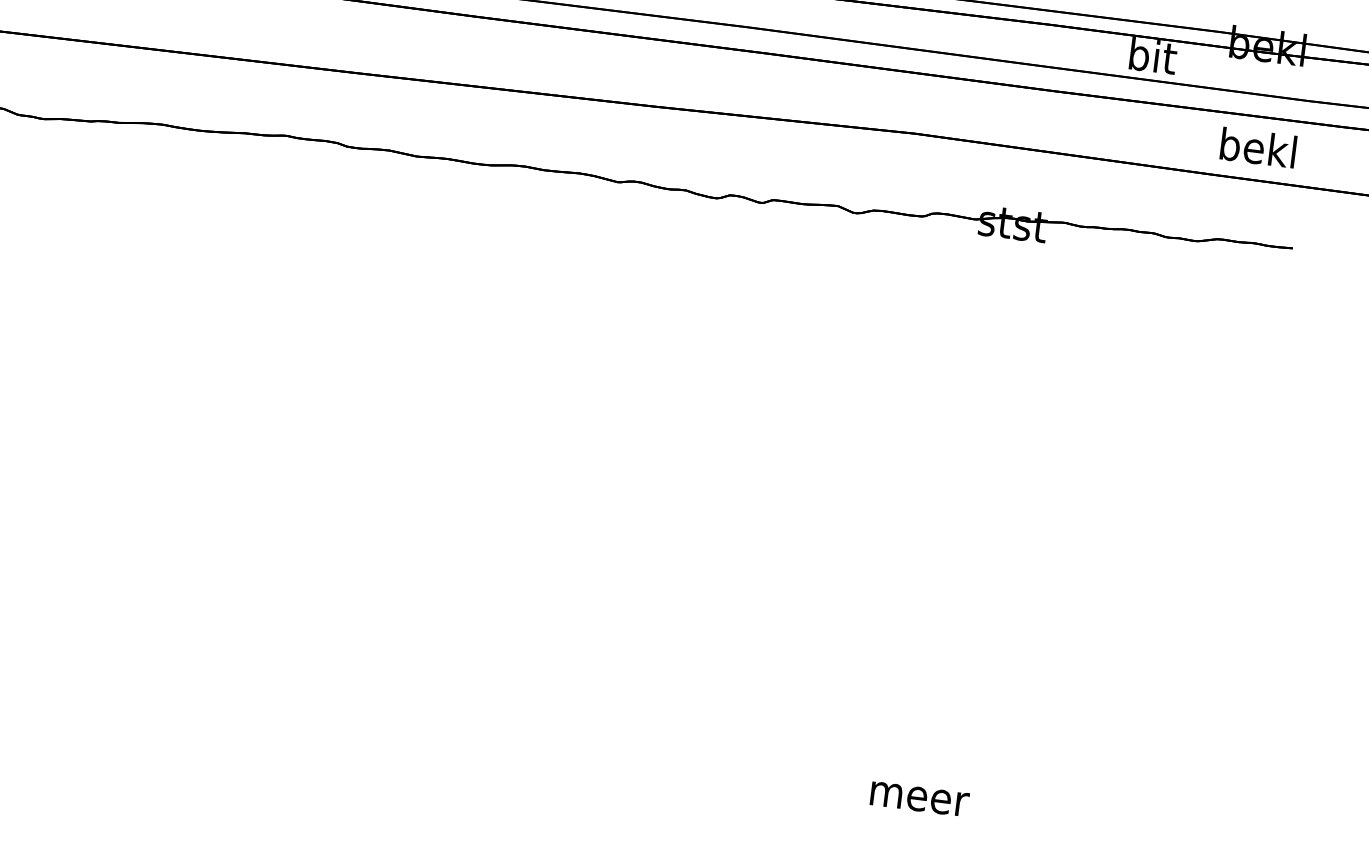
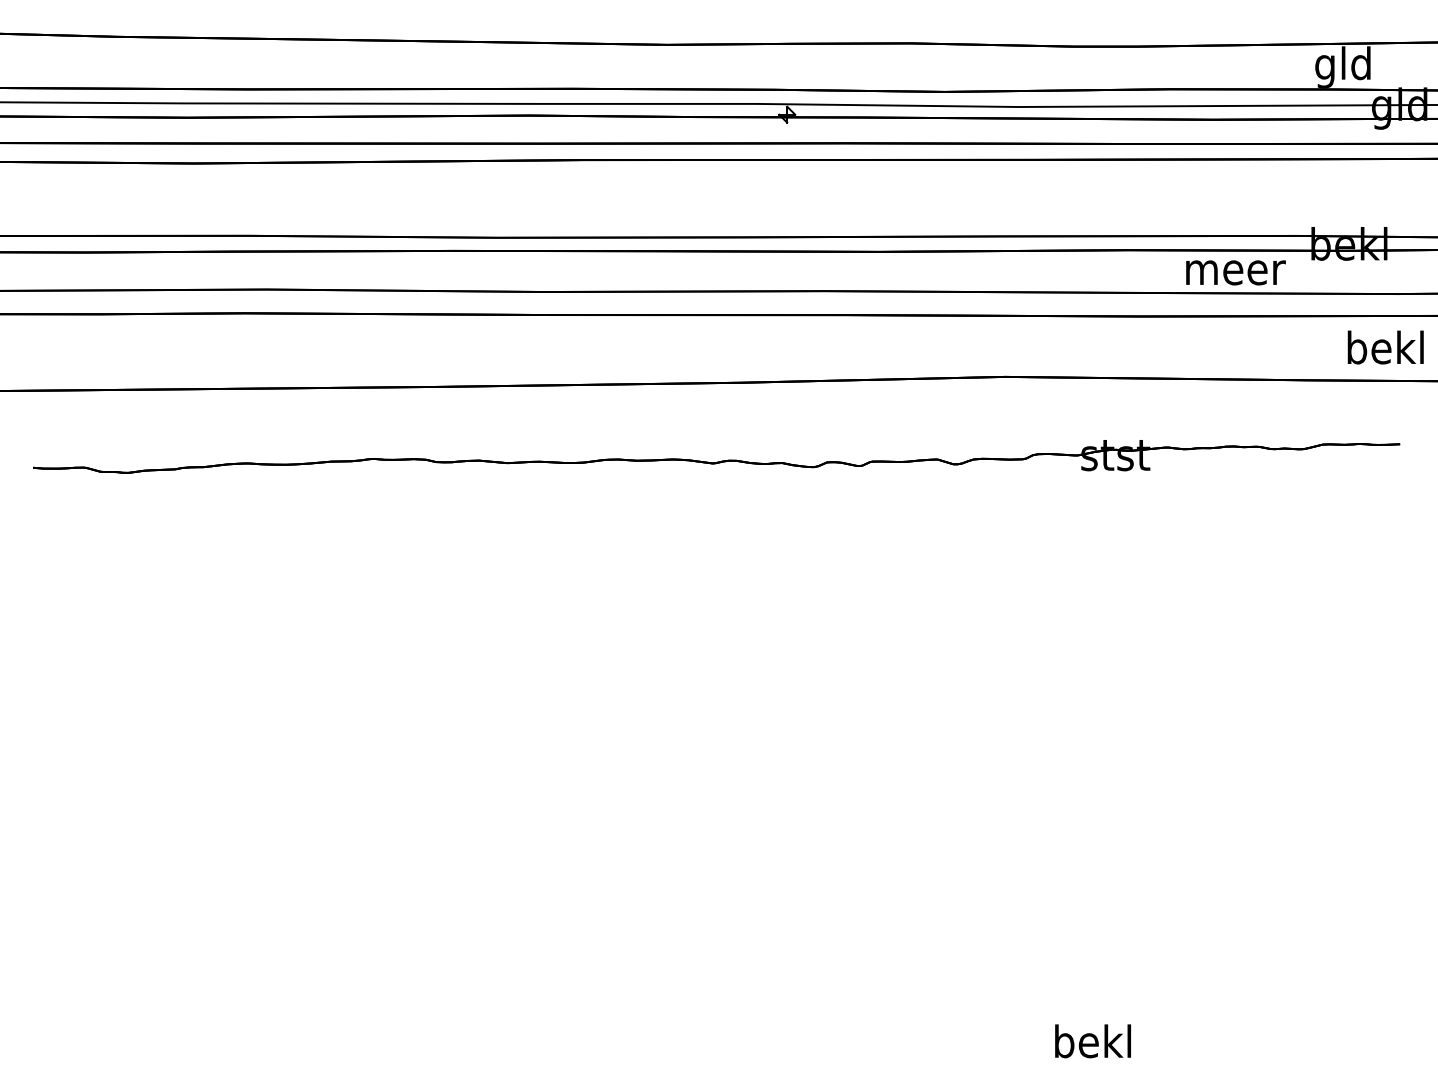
text: (1153, 56) -> (1235, 268), bit -> meer
text: (1258, 147) -> (1385, 347), moved
text: (919, 795) -> (1094, 1041), meer -> bekl

